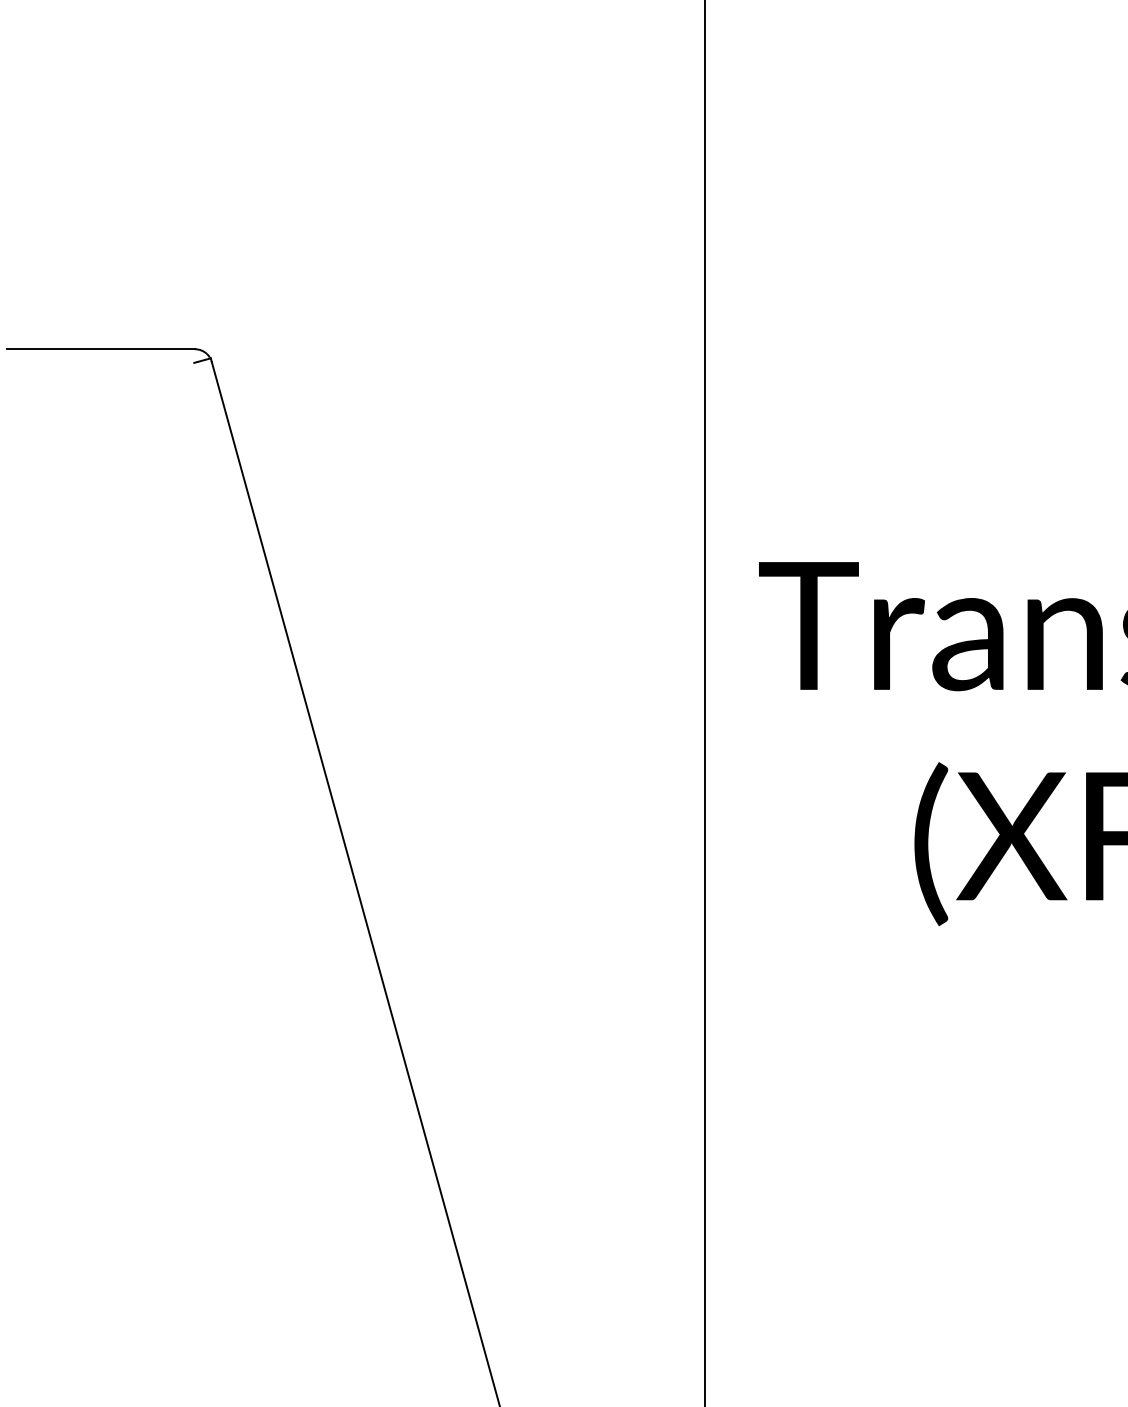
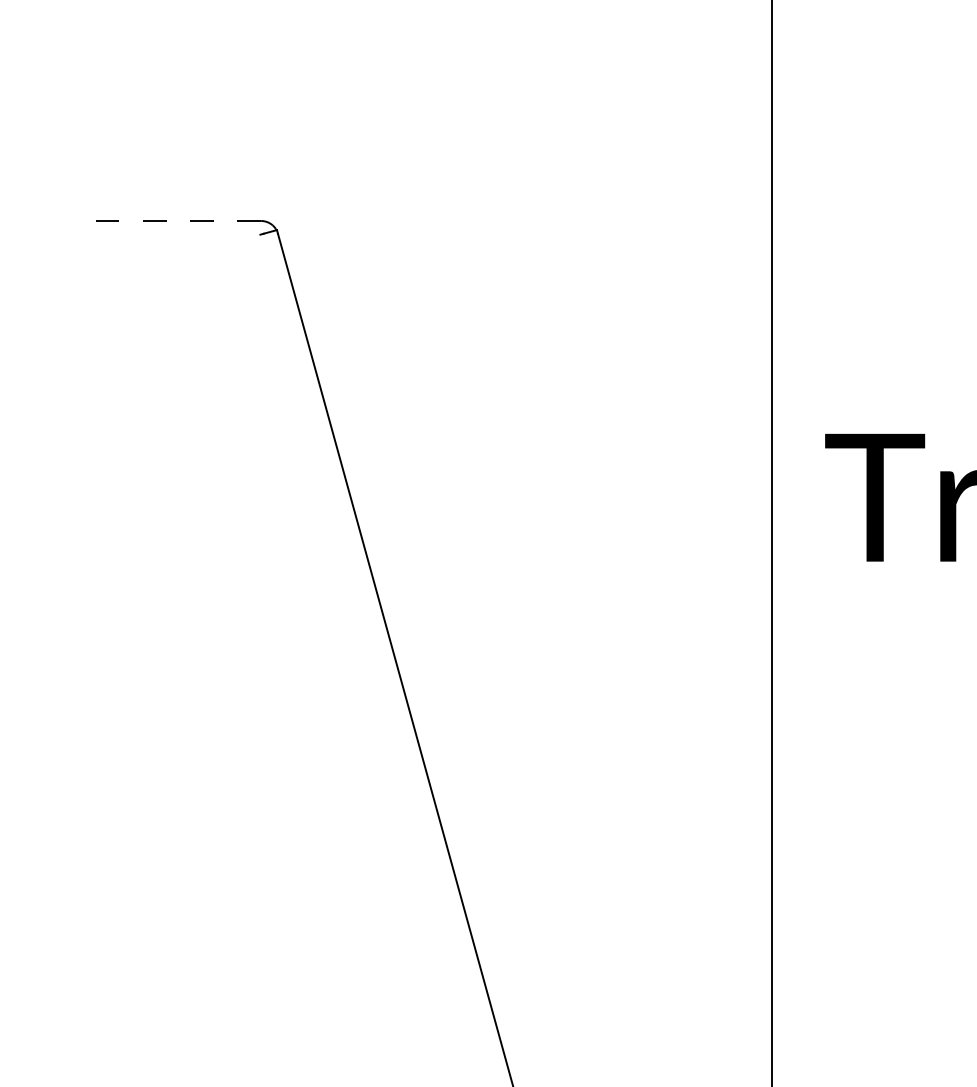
line: (100, 349) -> (166, 221), solid -> dashed

